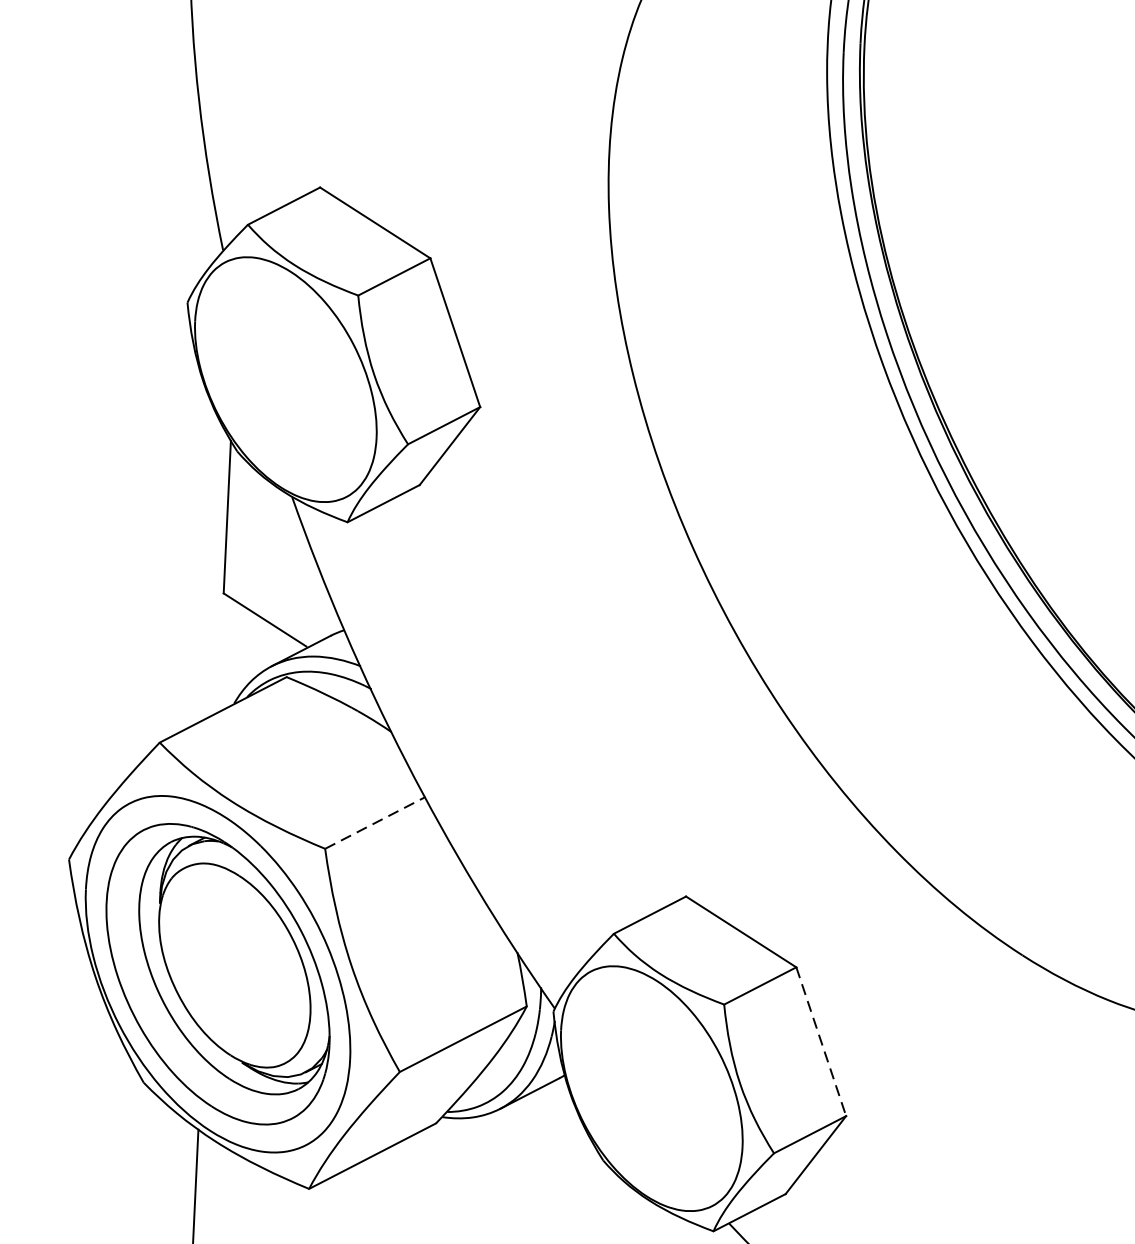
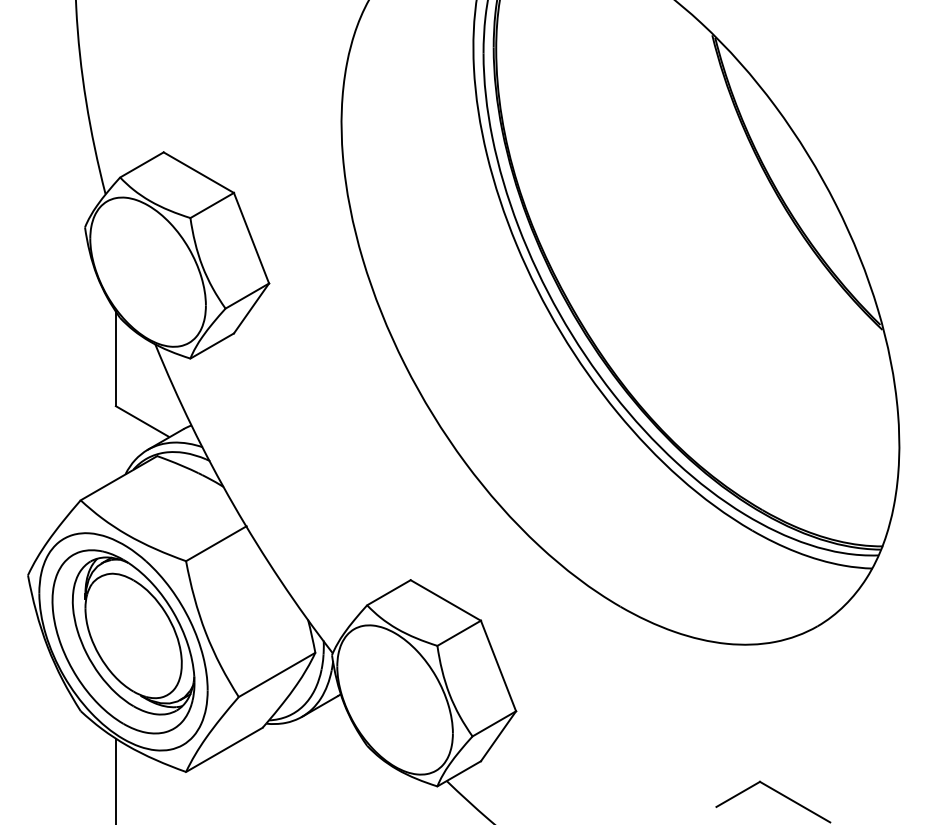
line: (375, 822) -> (216, 543), dashed -> solid
line: (821, 1042) -> (498, 666), dashed -> solid

